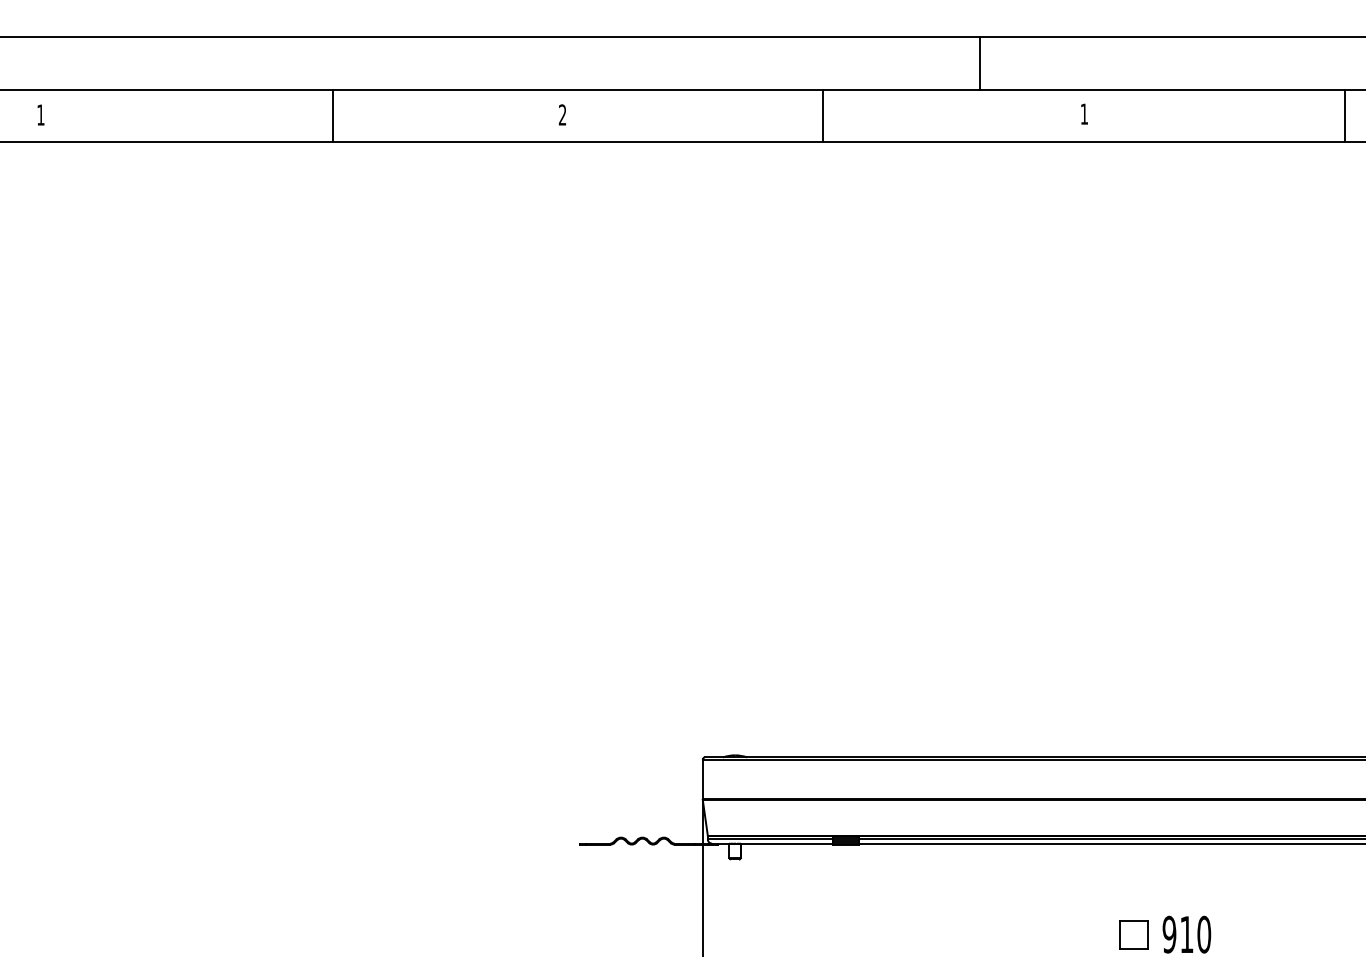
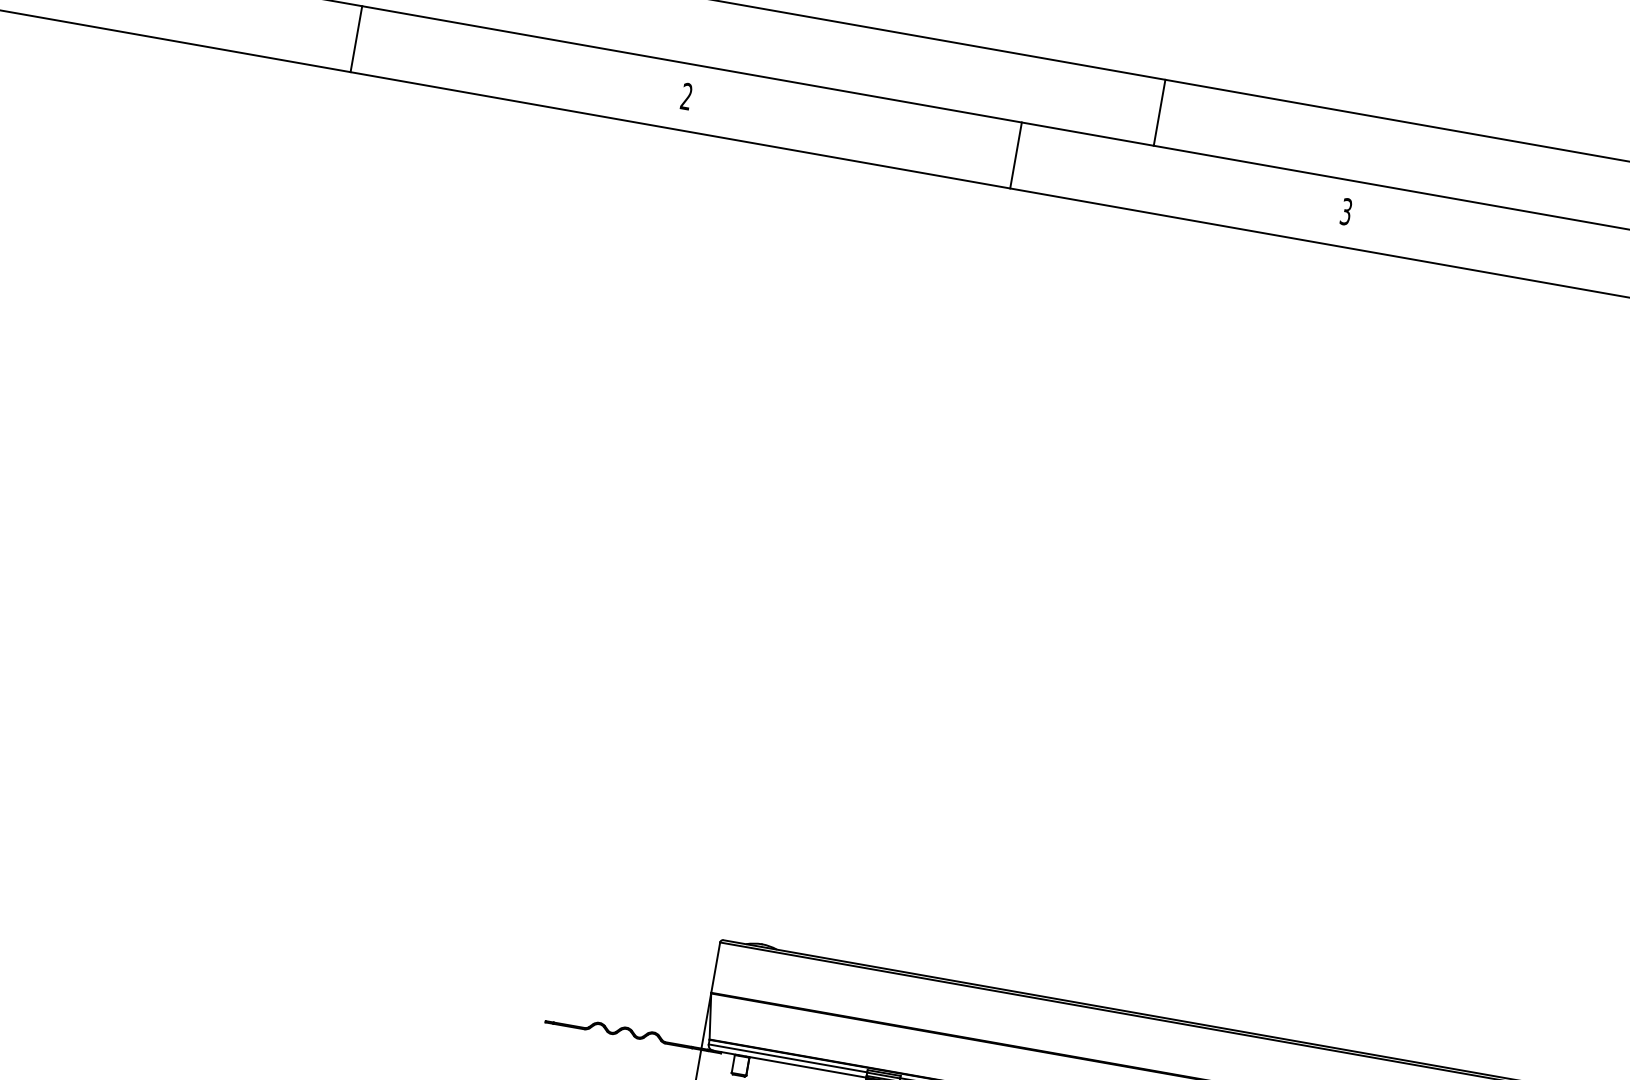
line: (979, 63) -> (1159, 112), moved
text: (1084, 113) -> (1346, 210), 1 -> 3
line: (333, 115) -> (356, 39), moved

